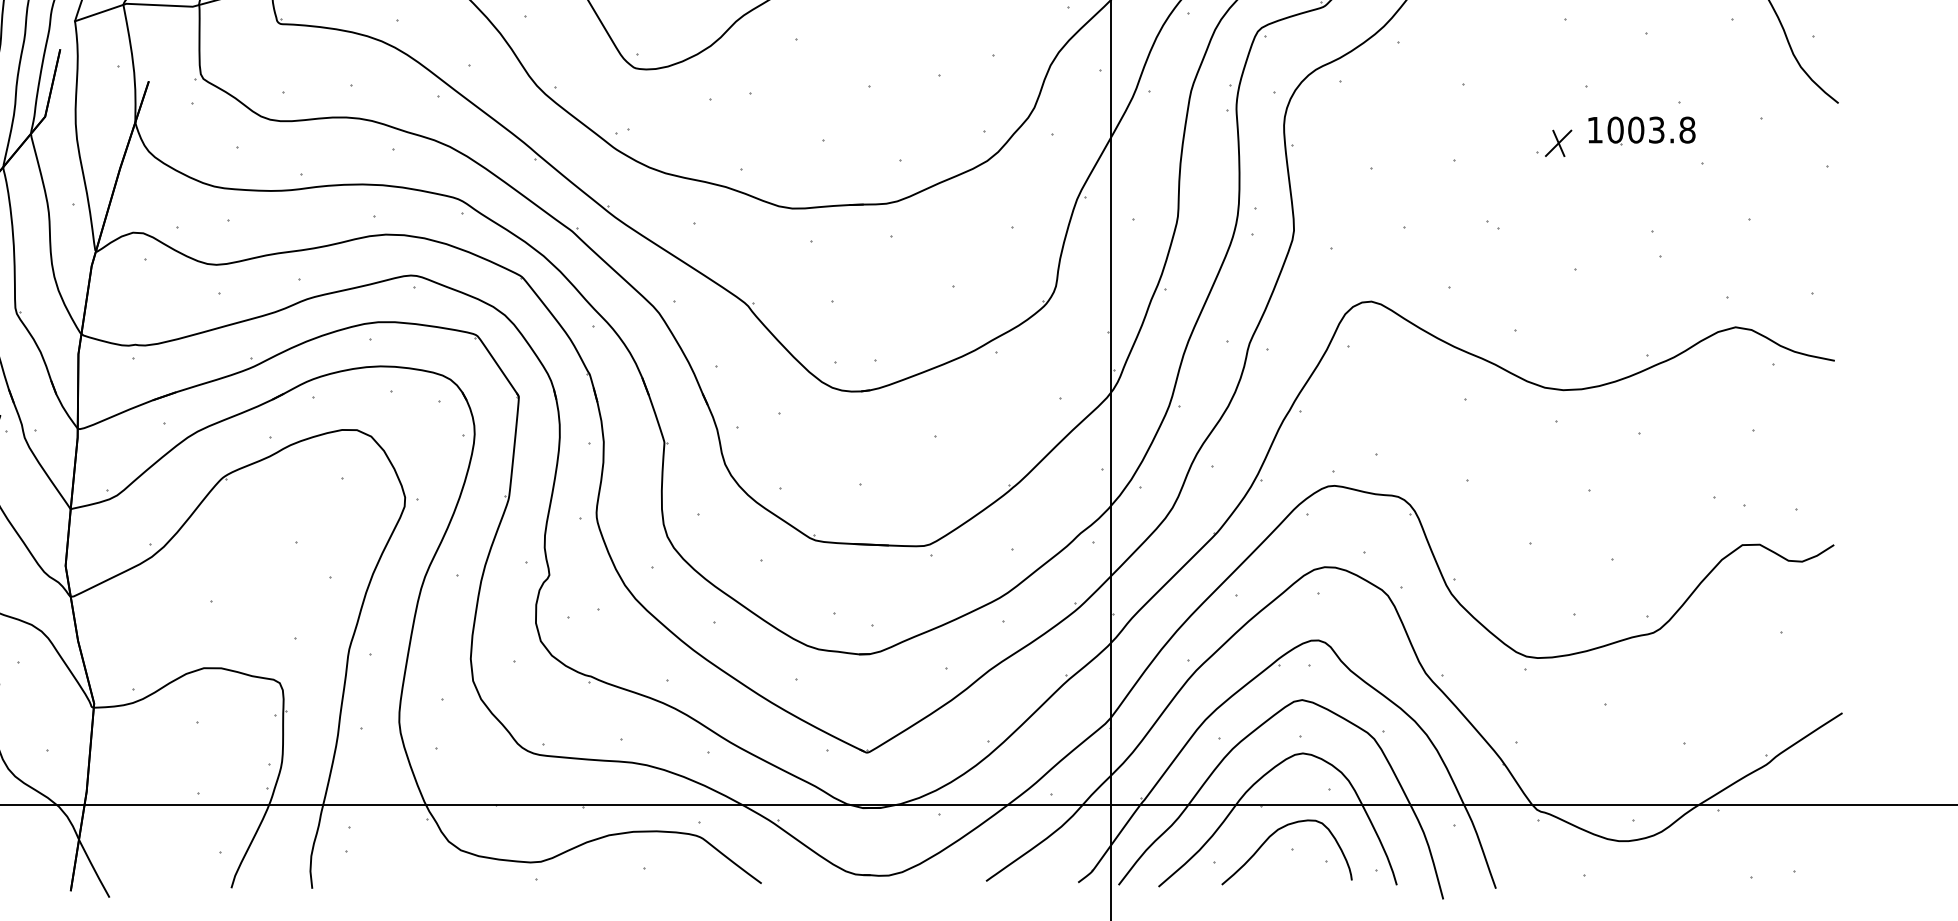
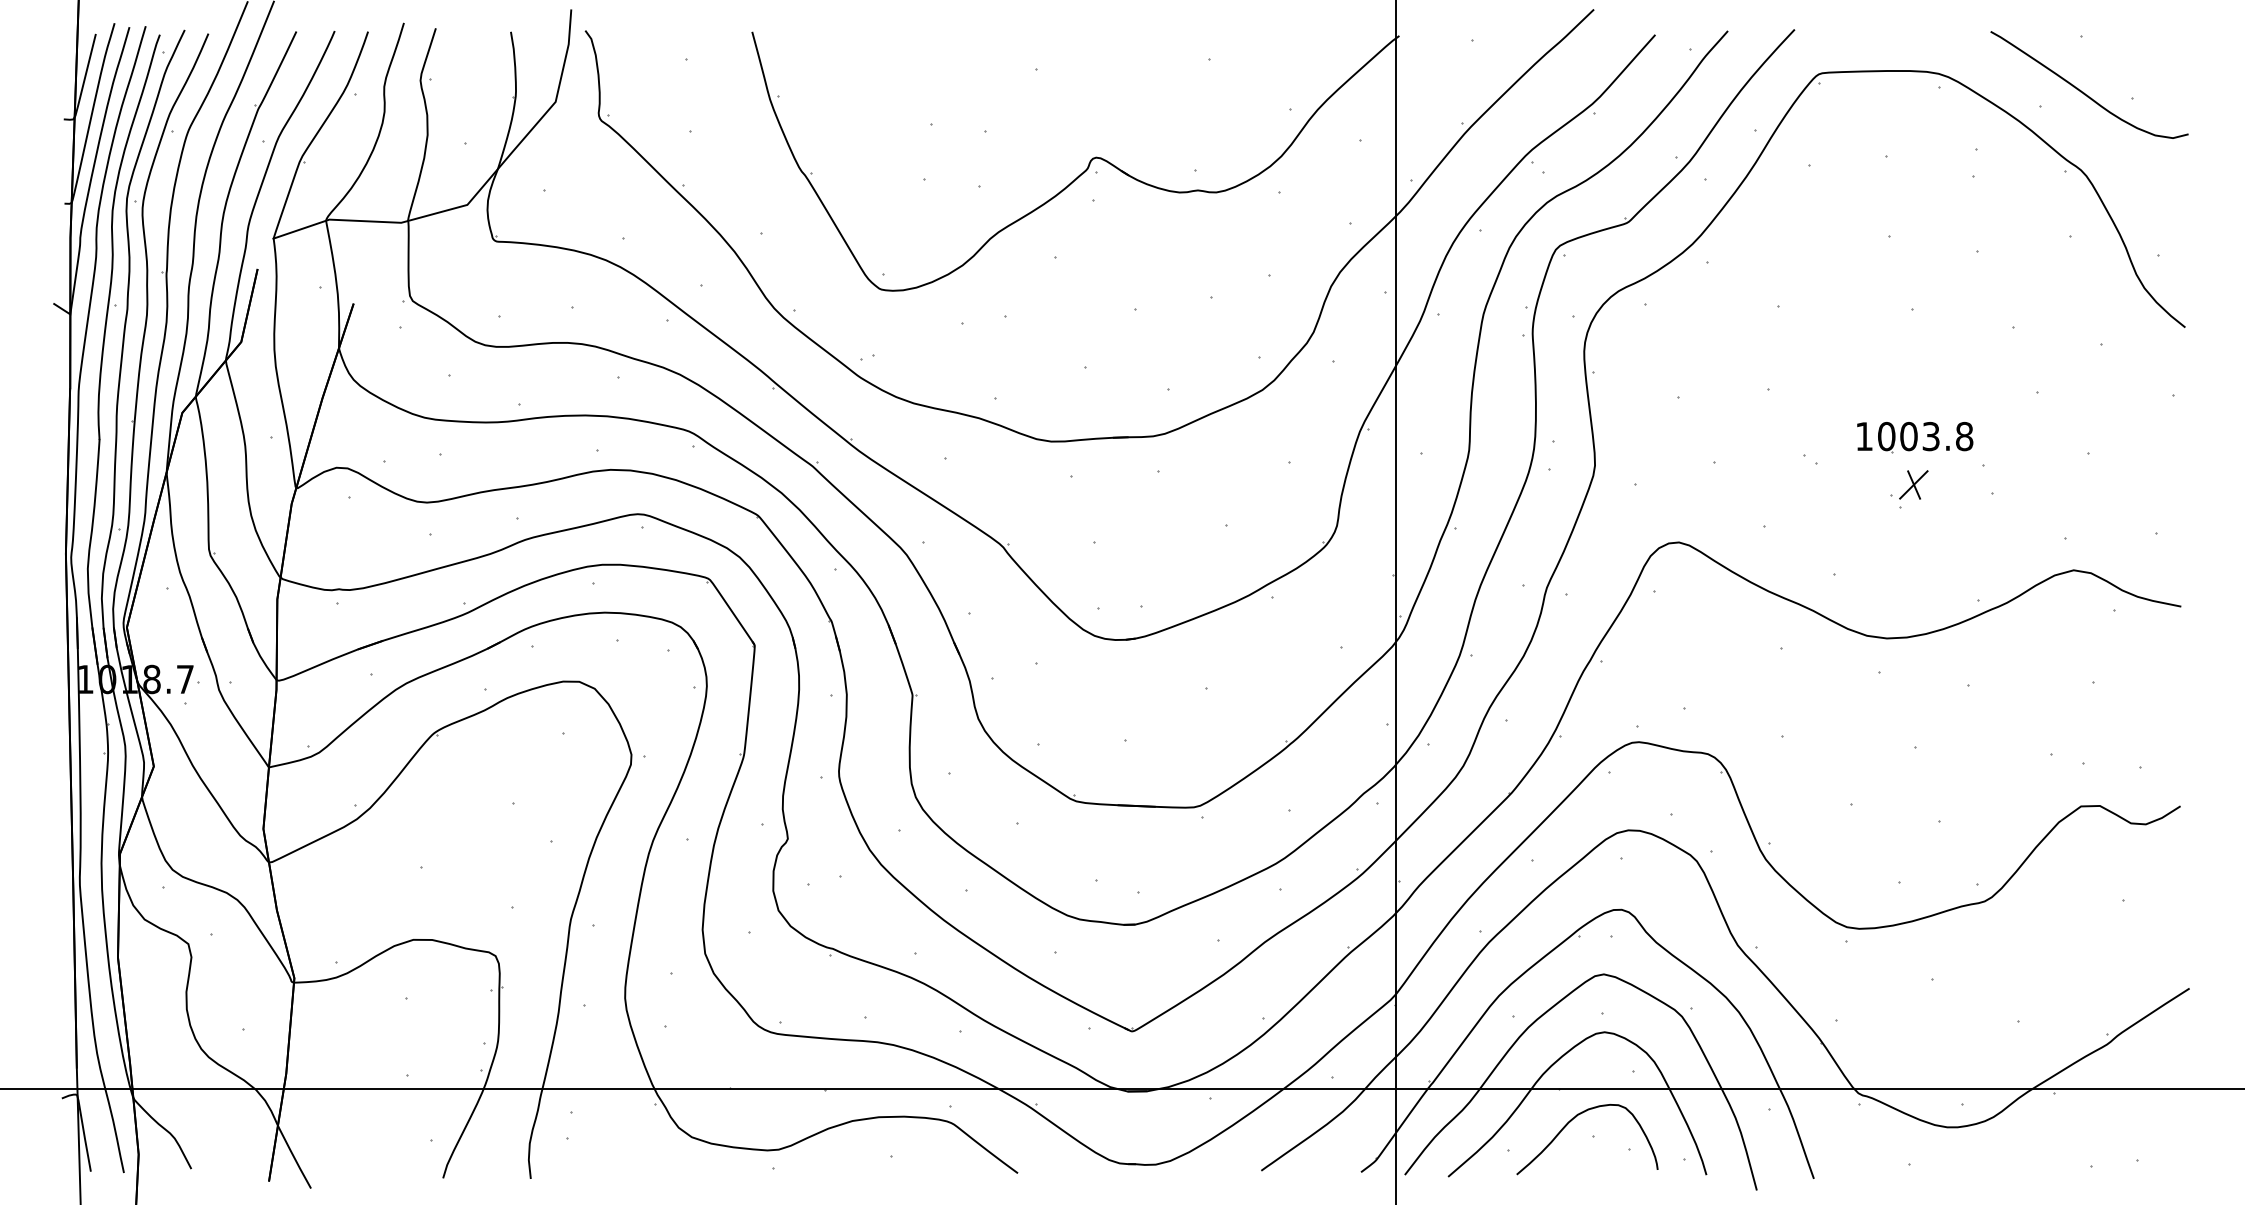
part: (1642, 130) -> (1915, 437), moved
part: (1554, 142) -> (1909, 484), moved

